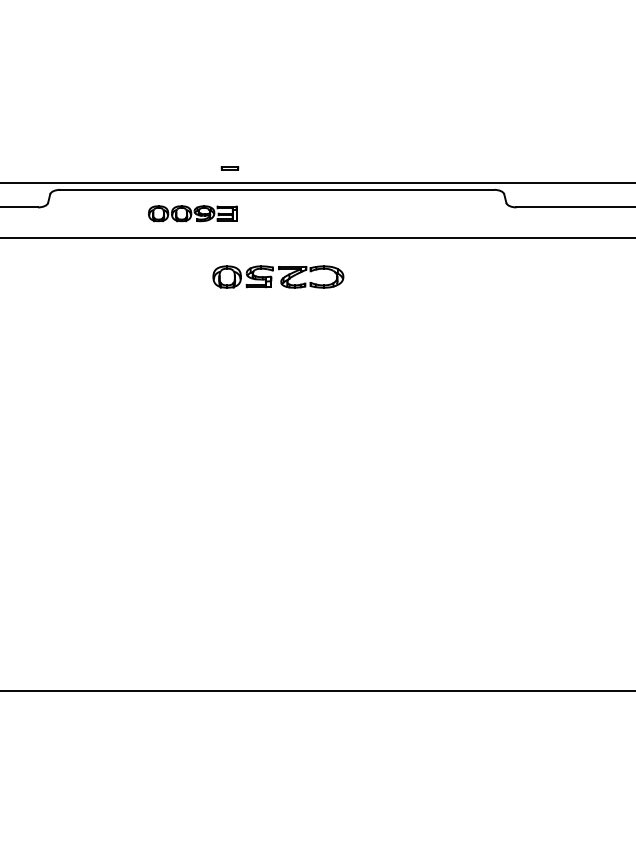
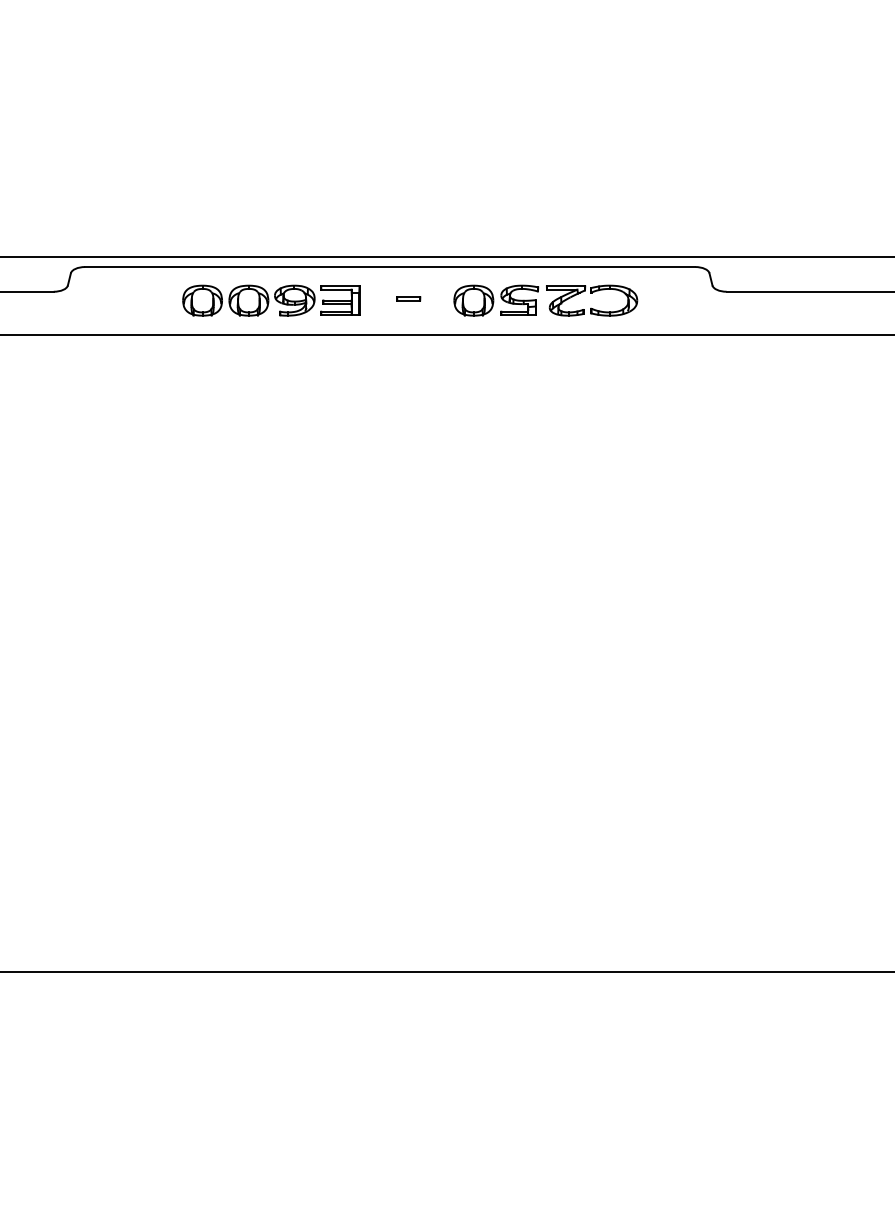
part: (229, 168) -> (408, 298), moved
part: (192, 213) -> (271, 300), size x1.43
part: (278, 276) -> (545, 300), moved

